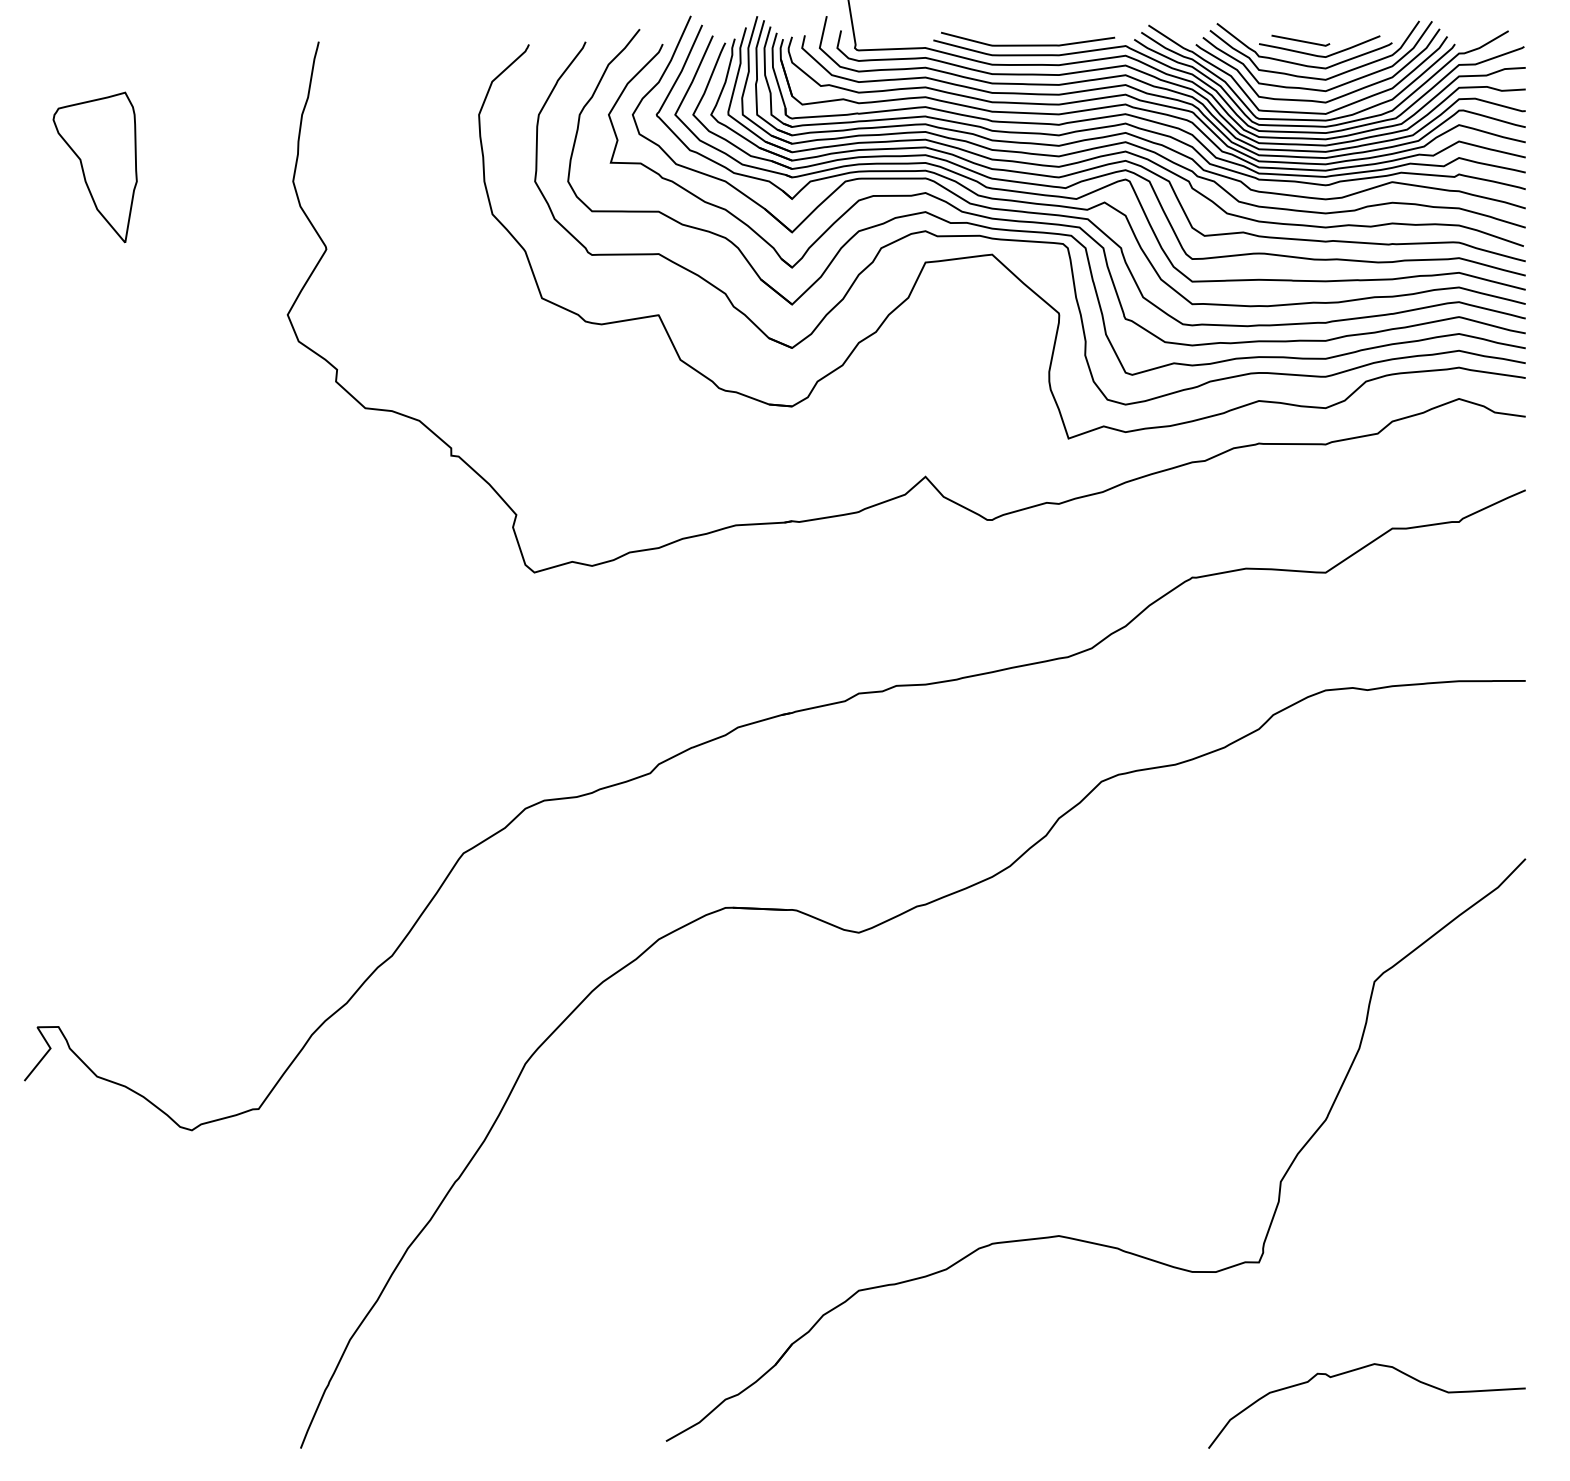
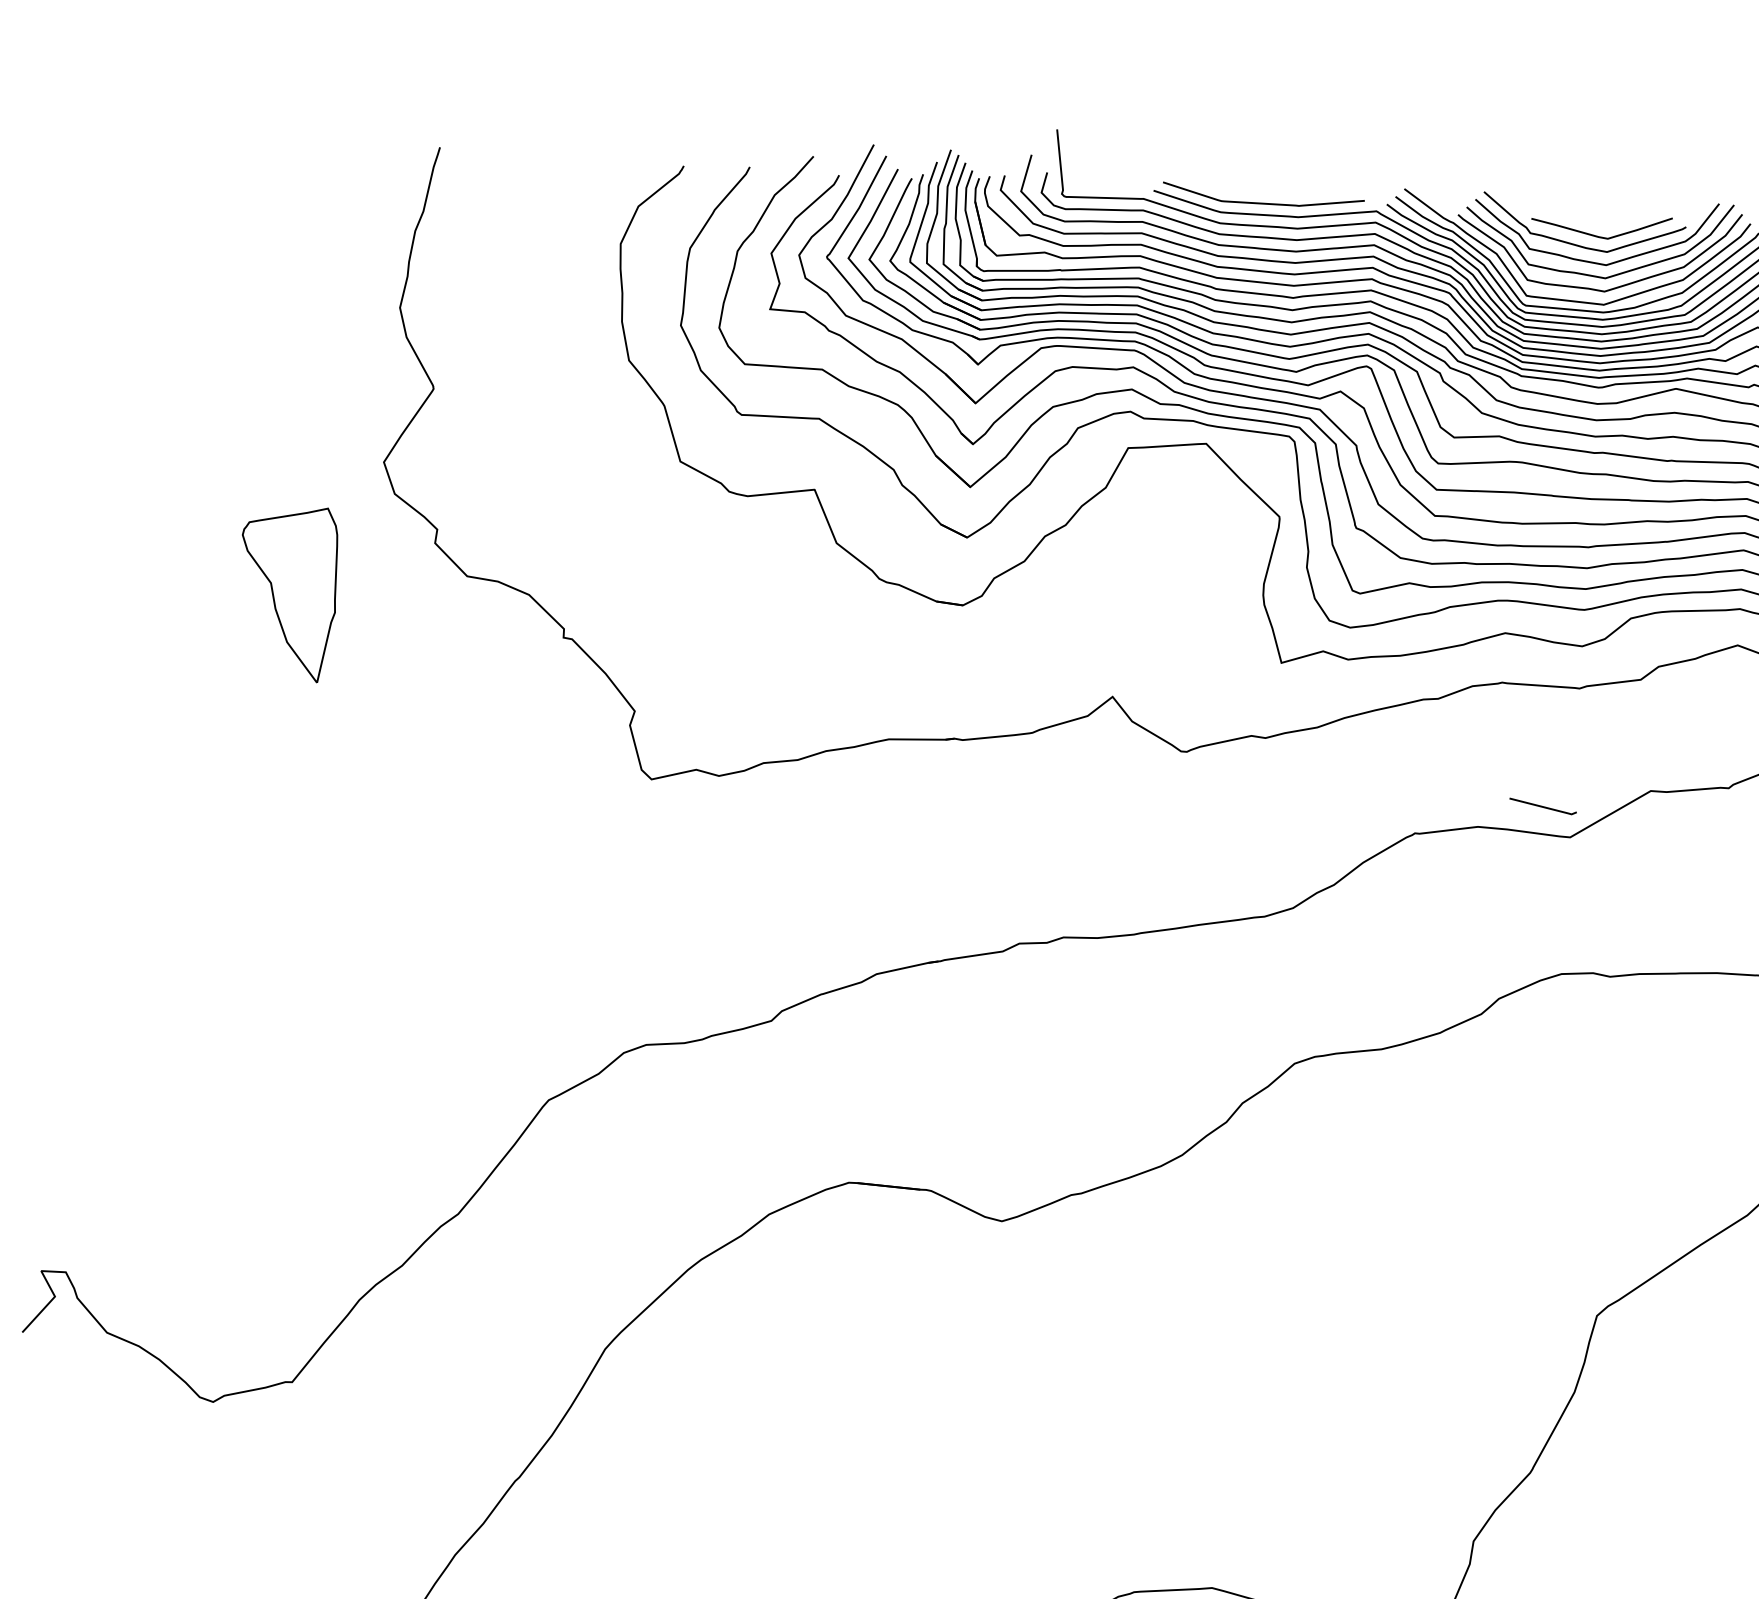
line: (1300, 40) -> (1542, 806), moved
part: (94, 167) -> (286, 593), moved

